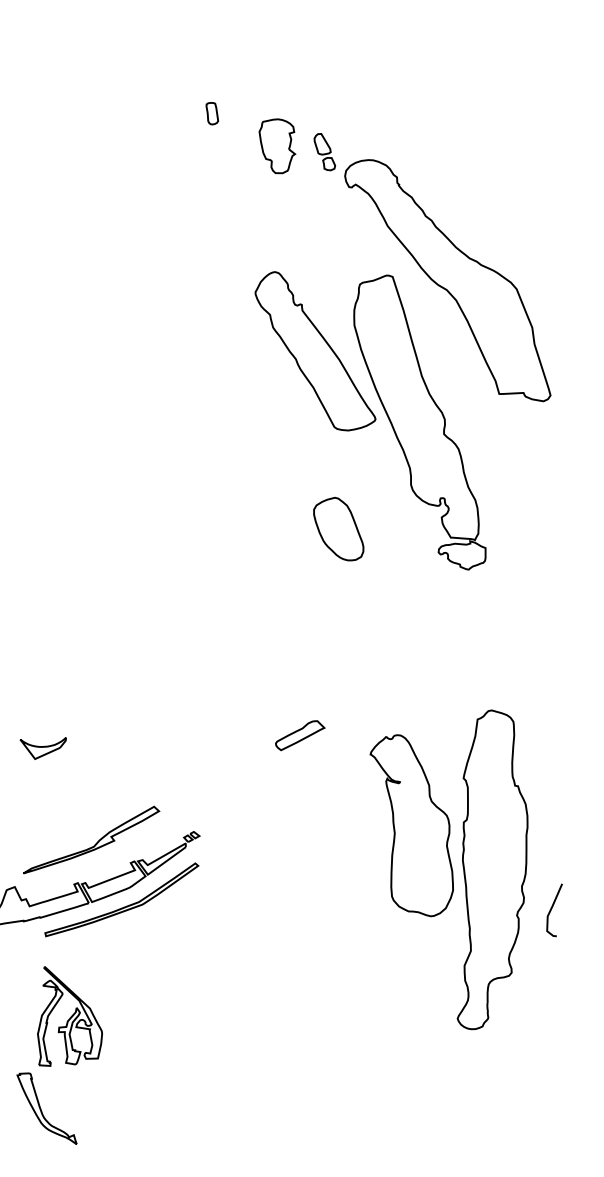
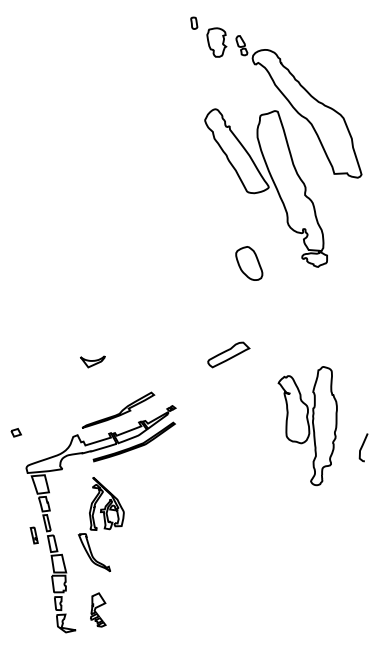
part: (212, 112) -> (194, 22), moved
part: (339, 529) -> (249, 263), moved
part: (299, 734) -> (228, 354), size x1.6
part: (448, 868) -> (307, 425), size x0.7

